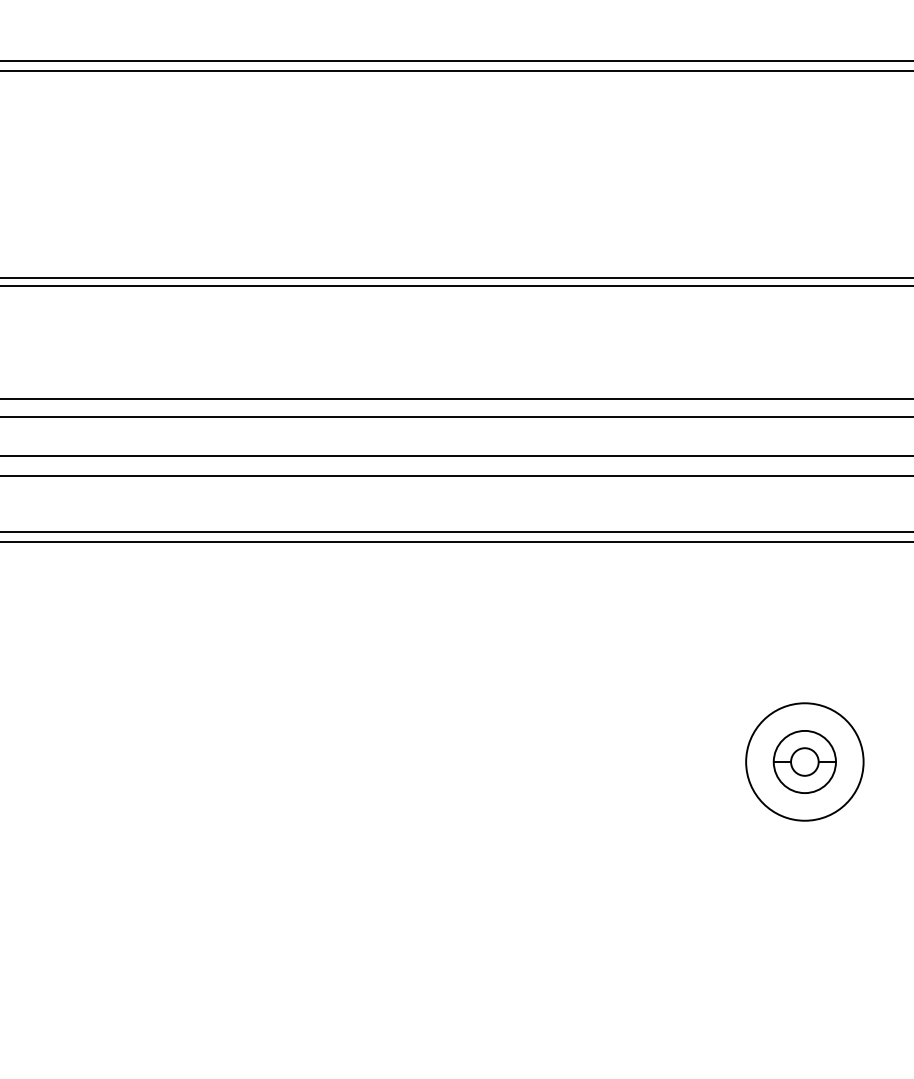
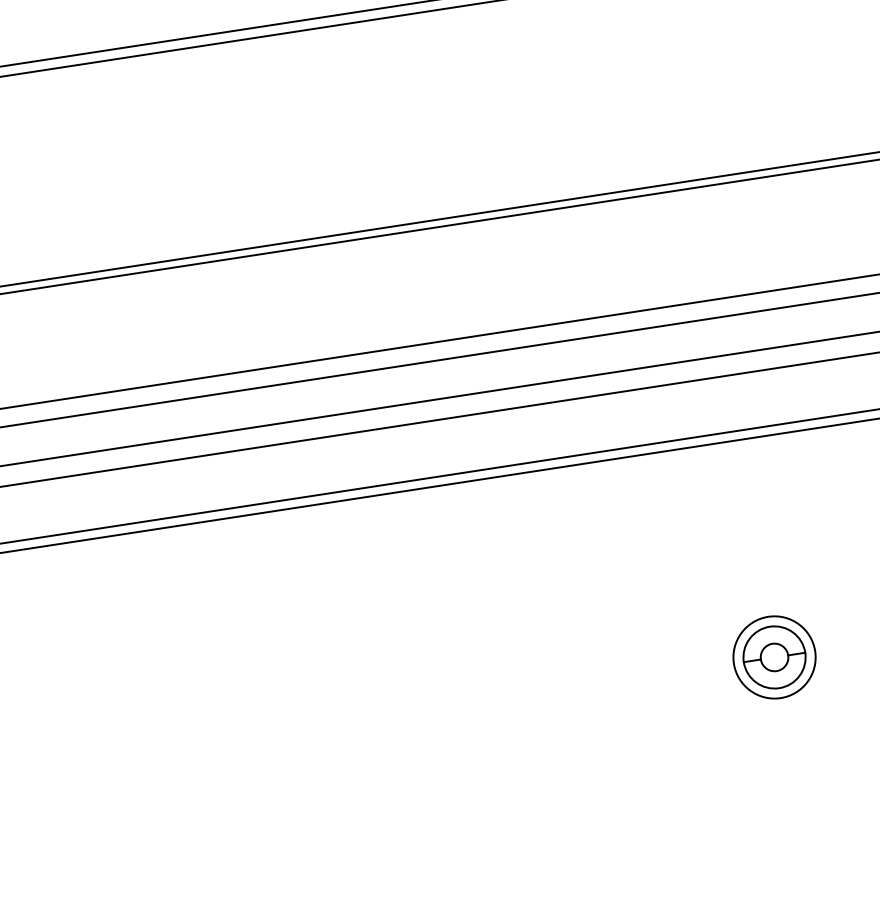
circle: (804, 761) -> (774, 657), size x0.7

